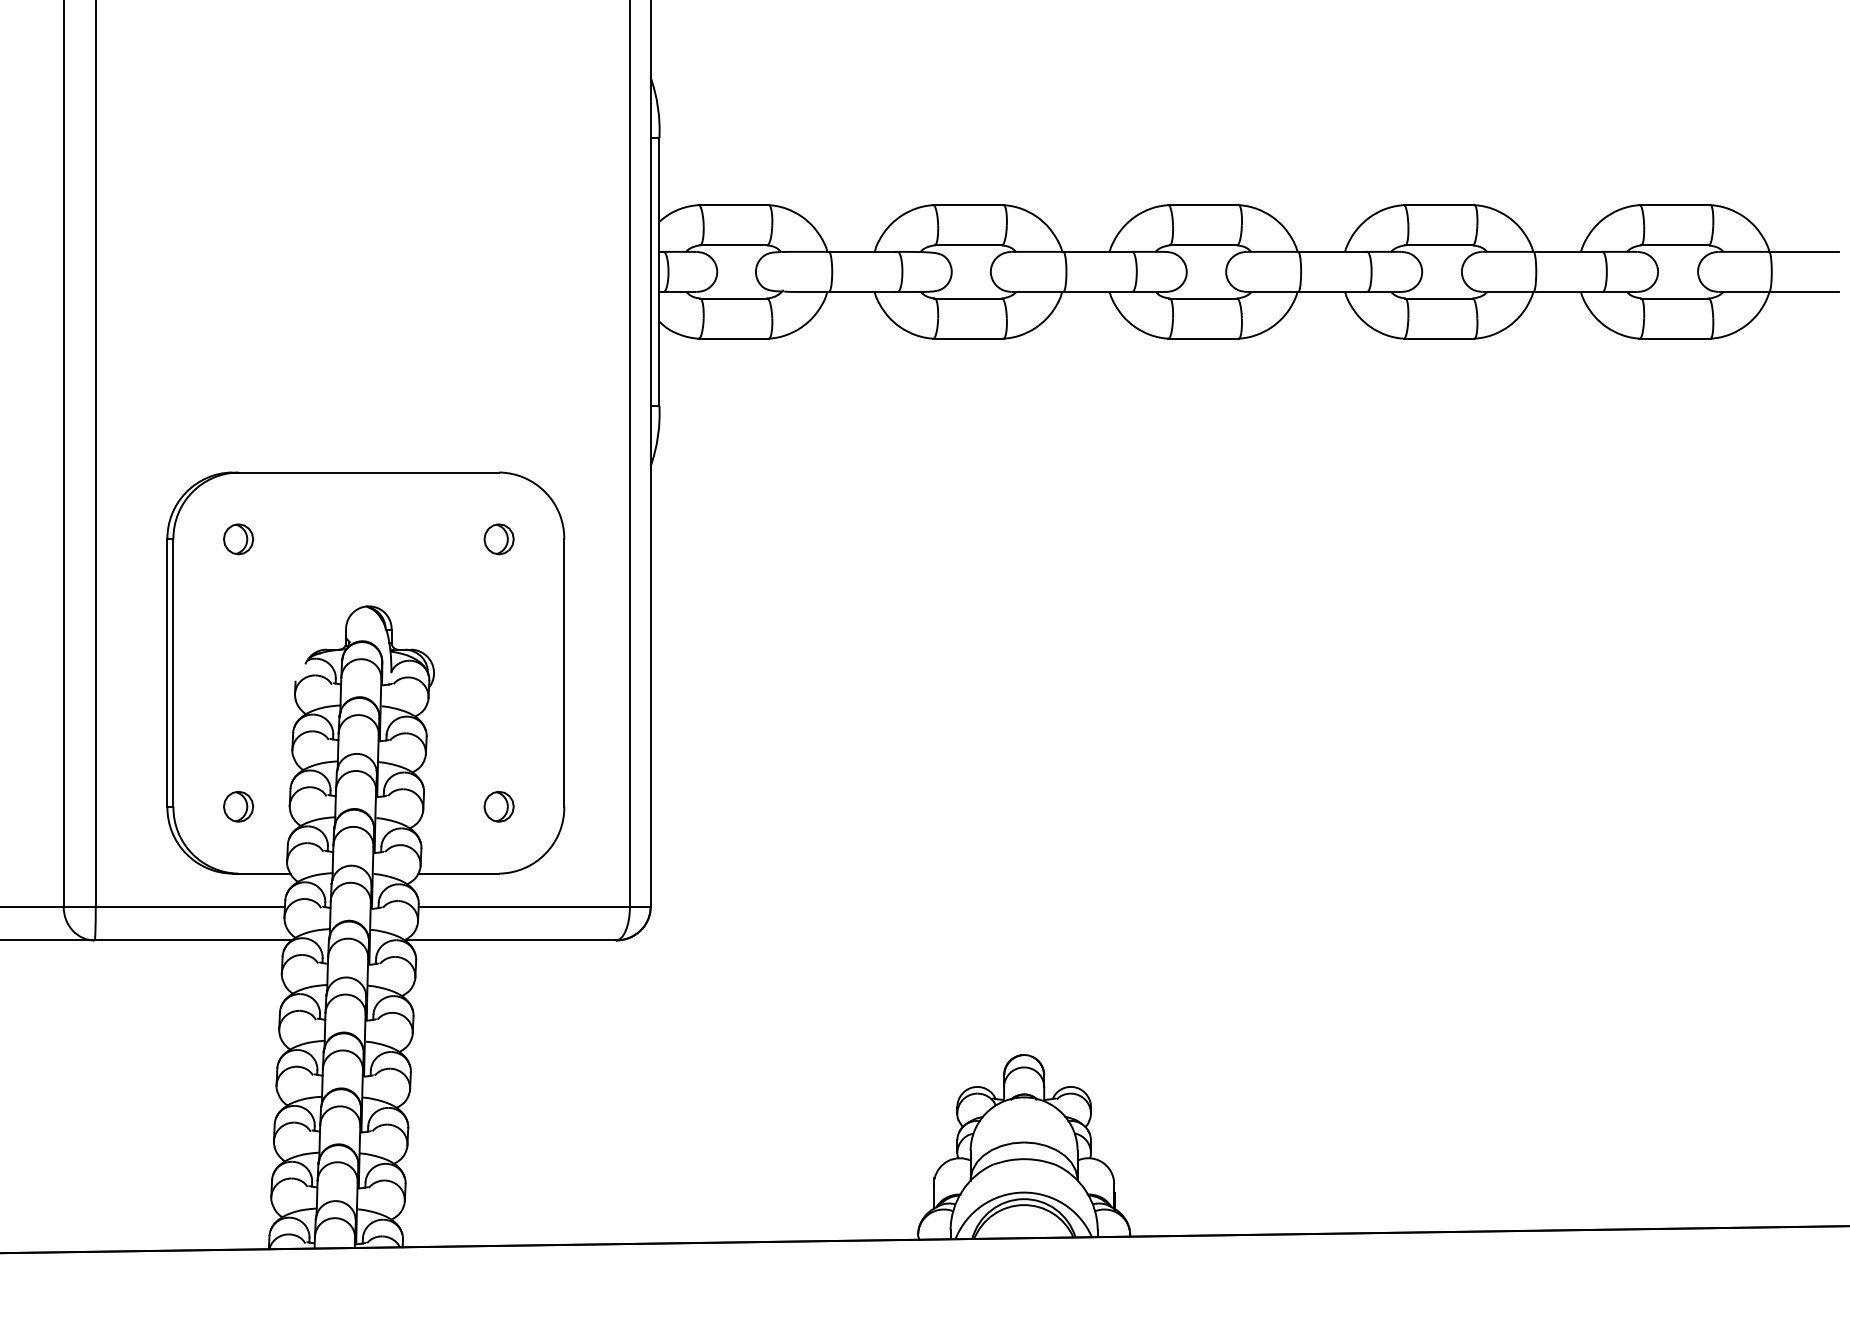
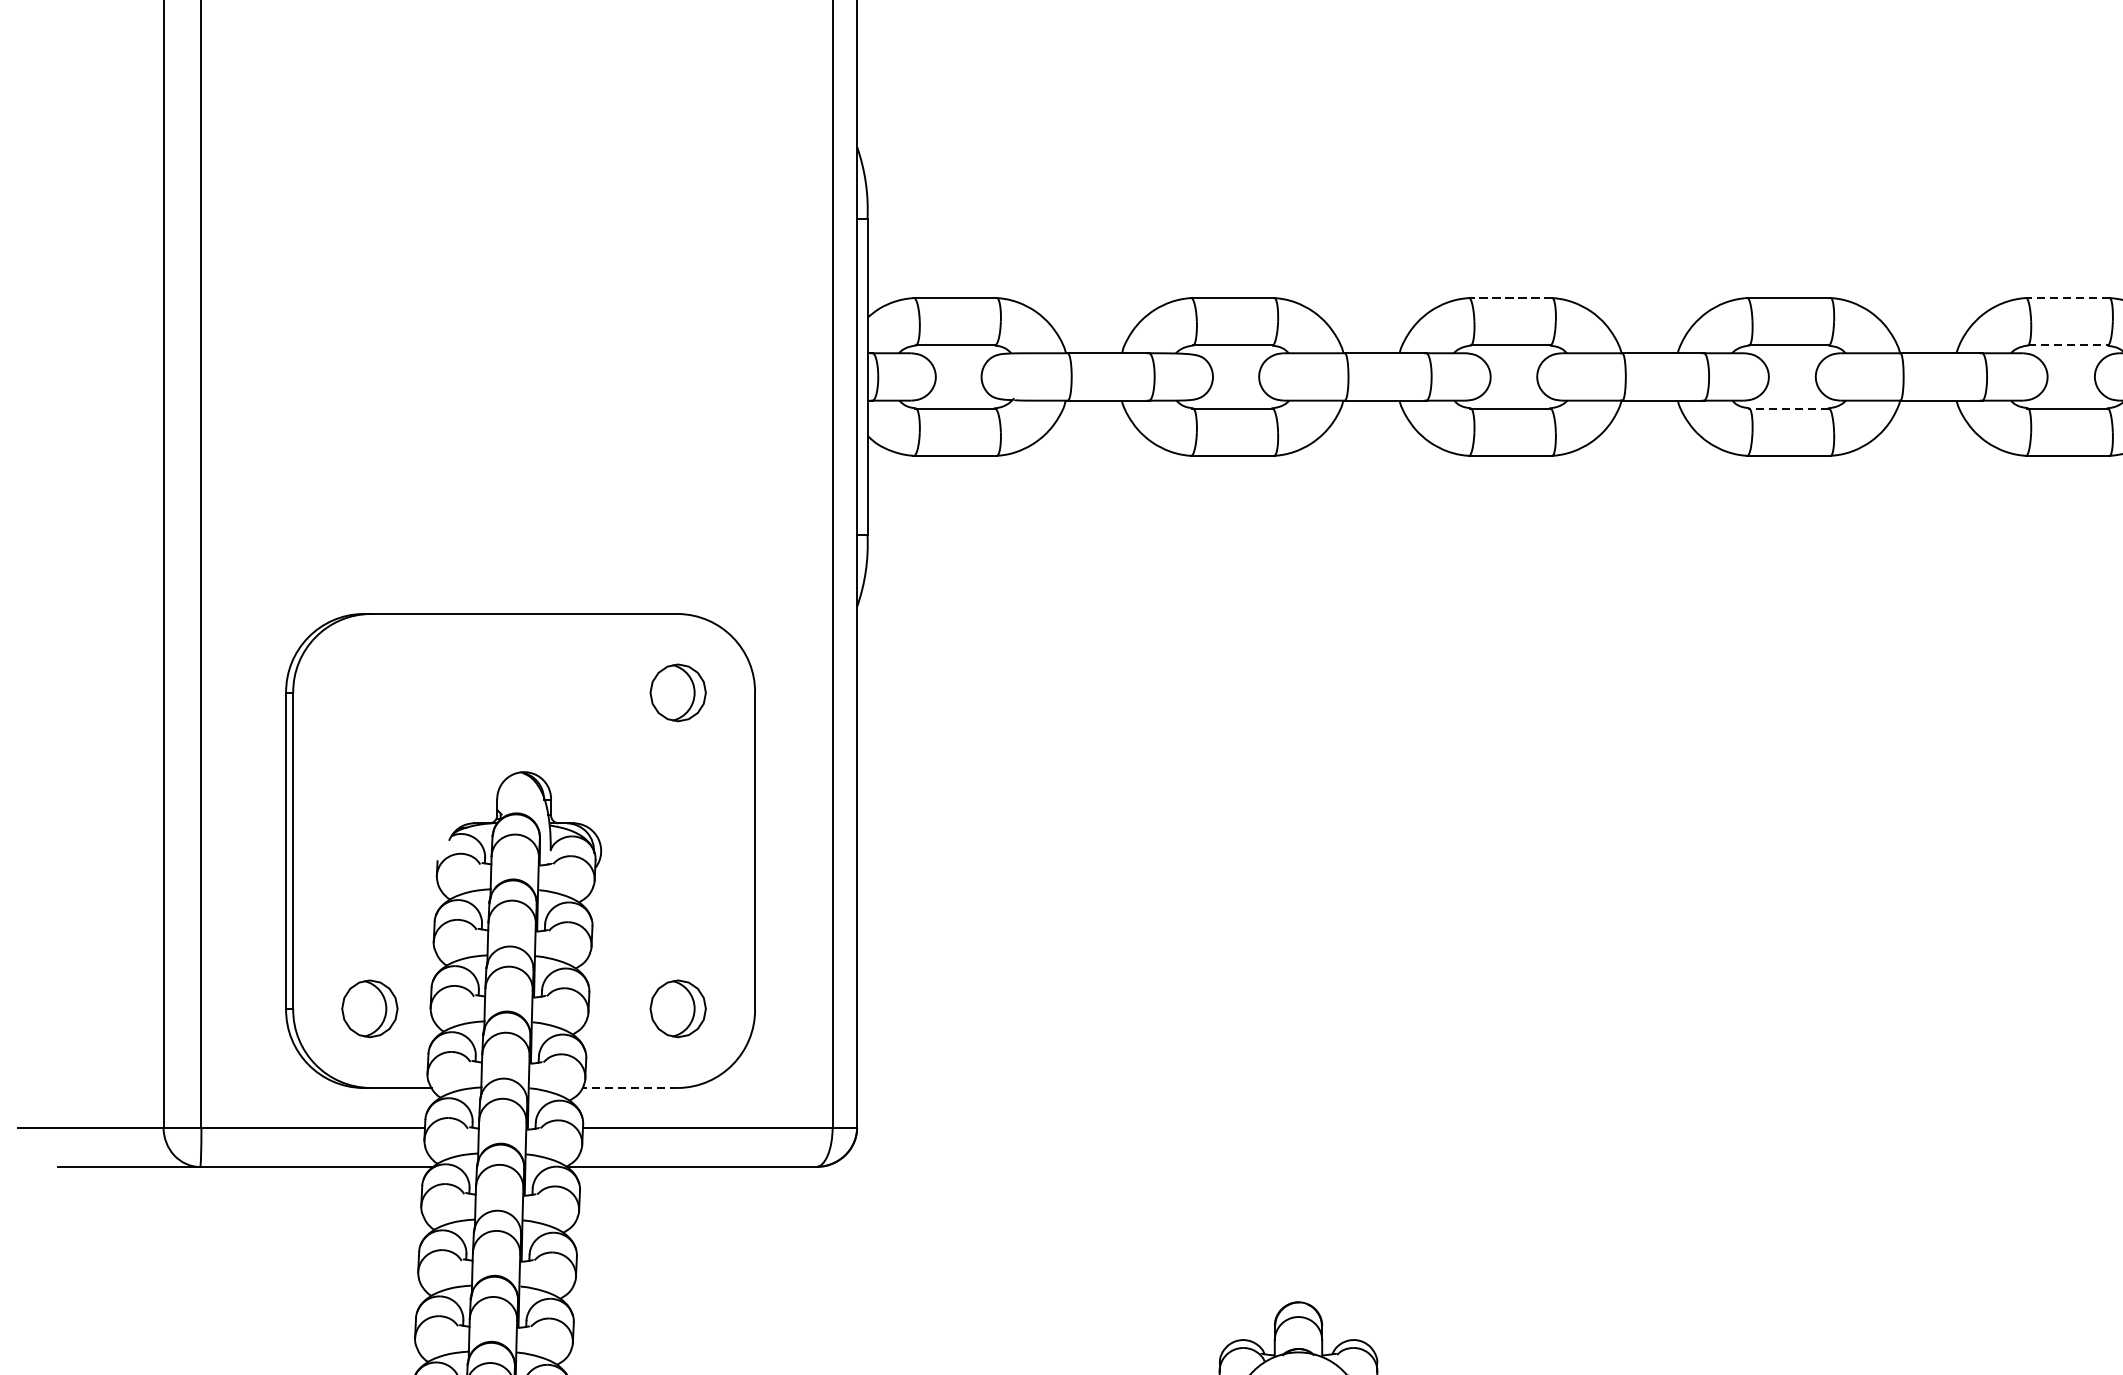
line: (1203, 205) -> (1510, 298), solid -> dashed
line: (1675, 205) -> (2068, 298), solid -> dashed
line: (1676, 245) -> (2069, 345), solid -> dashed
line: (1438, 298) -> (1788, 408), solid -> dashed
part: (238, 539) -> (370, 693), removed
part: (498, 539) -> (677, 693), size x1.6
part: (238, 806) -> (370, 1008), size x1.6
part: (498, 806) -> (677, 1008), size x1.6
line: (458, 873) -> (630, 1087), solid -> dashed

